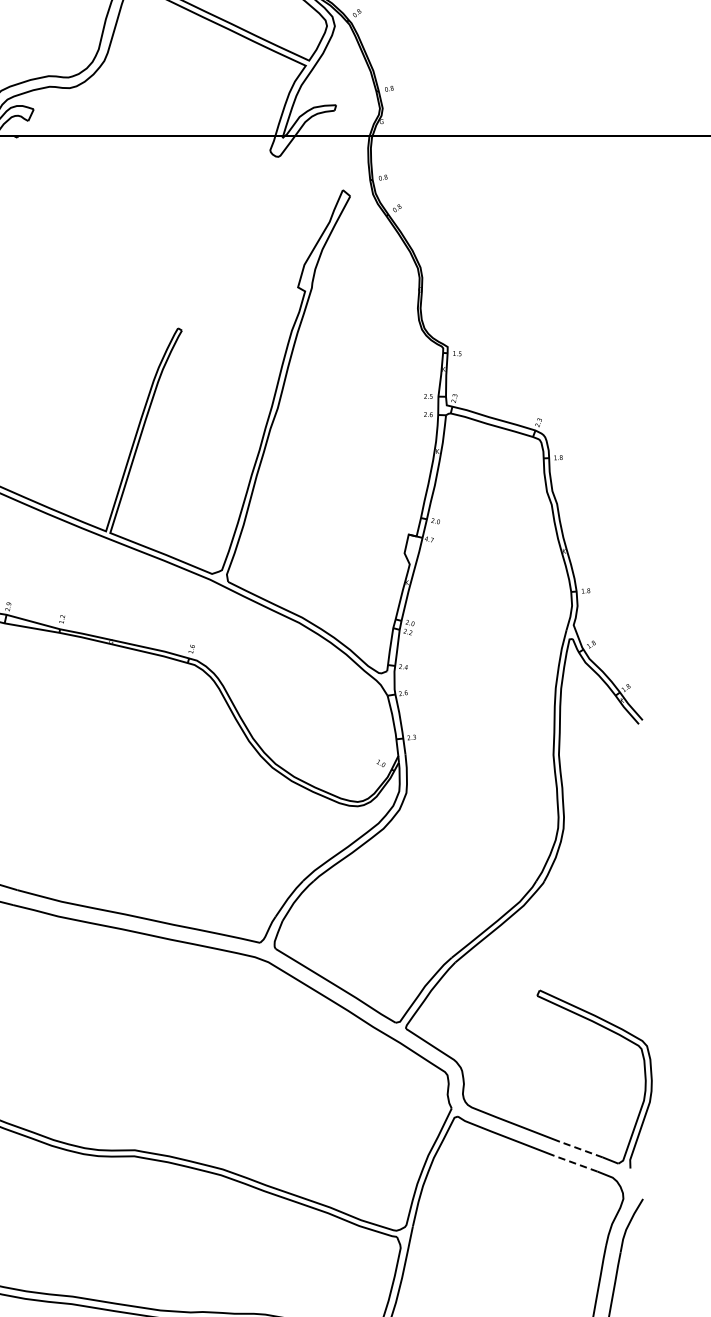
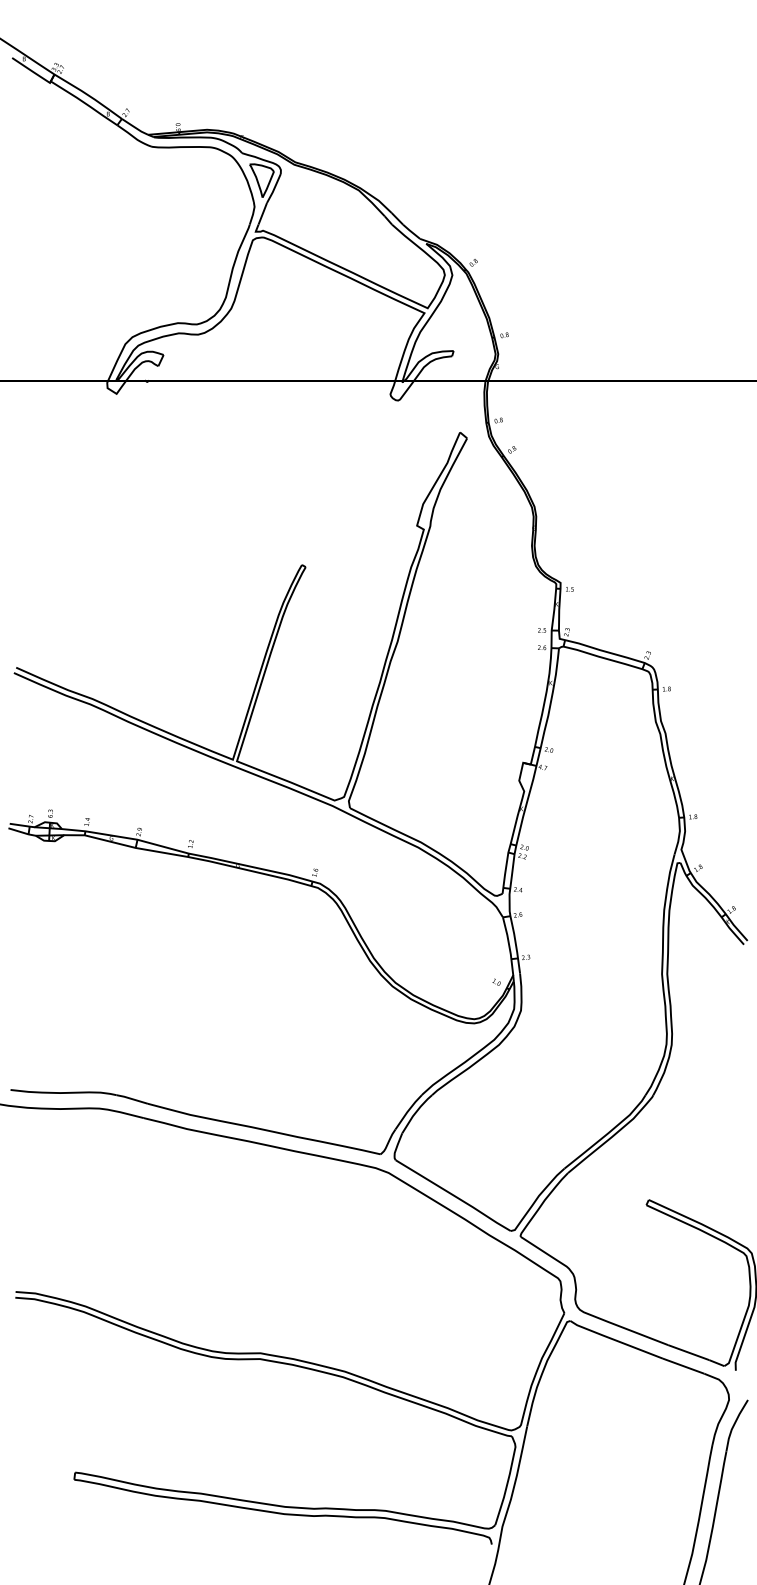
line: (581, 1149) -> (688, 1352), dashed -> solid
line: (575, 1164) -> (683, 1366), dashed -> solid

